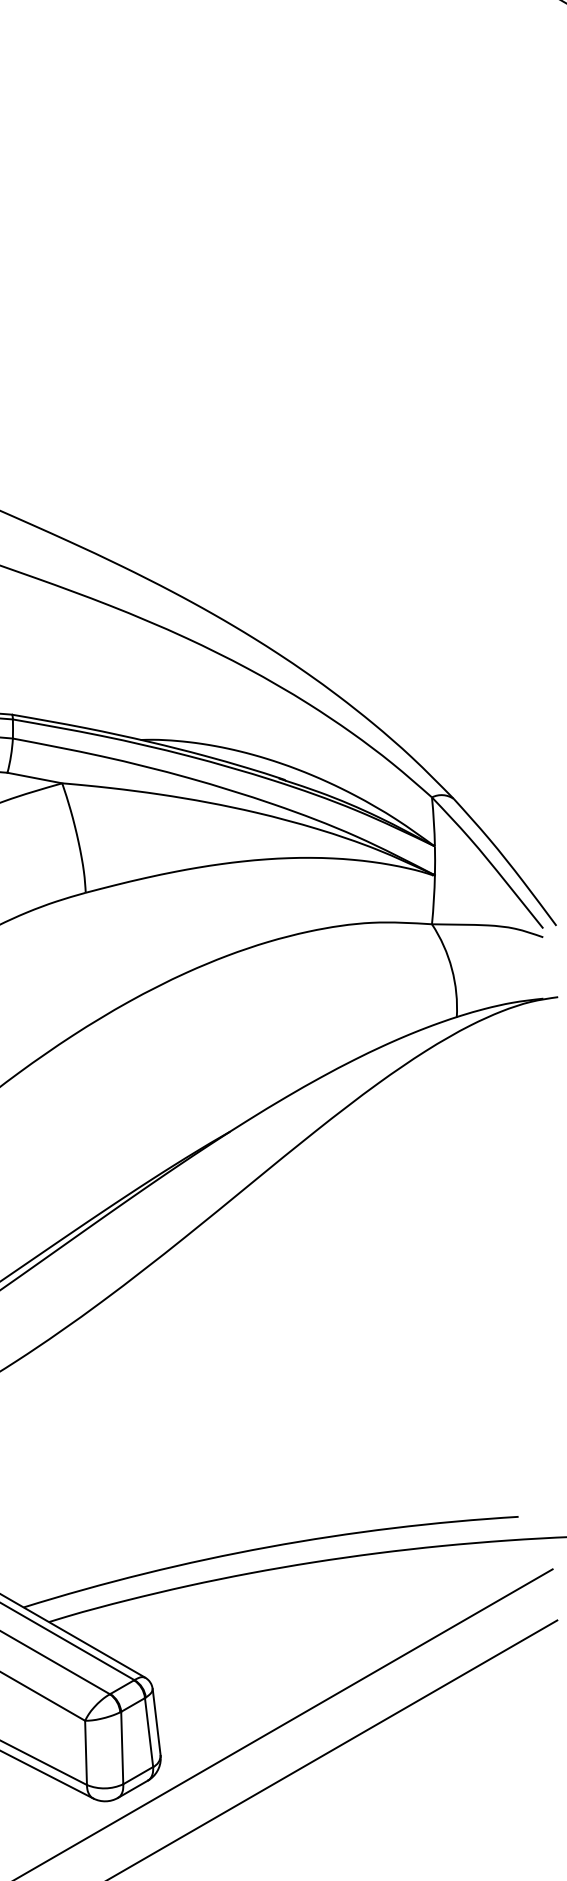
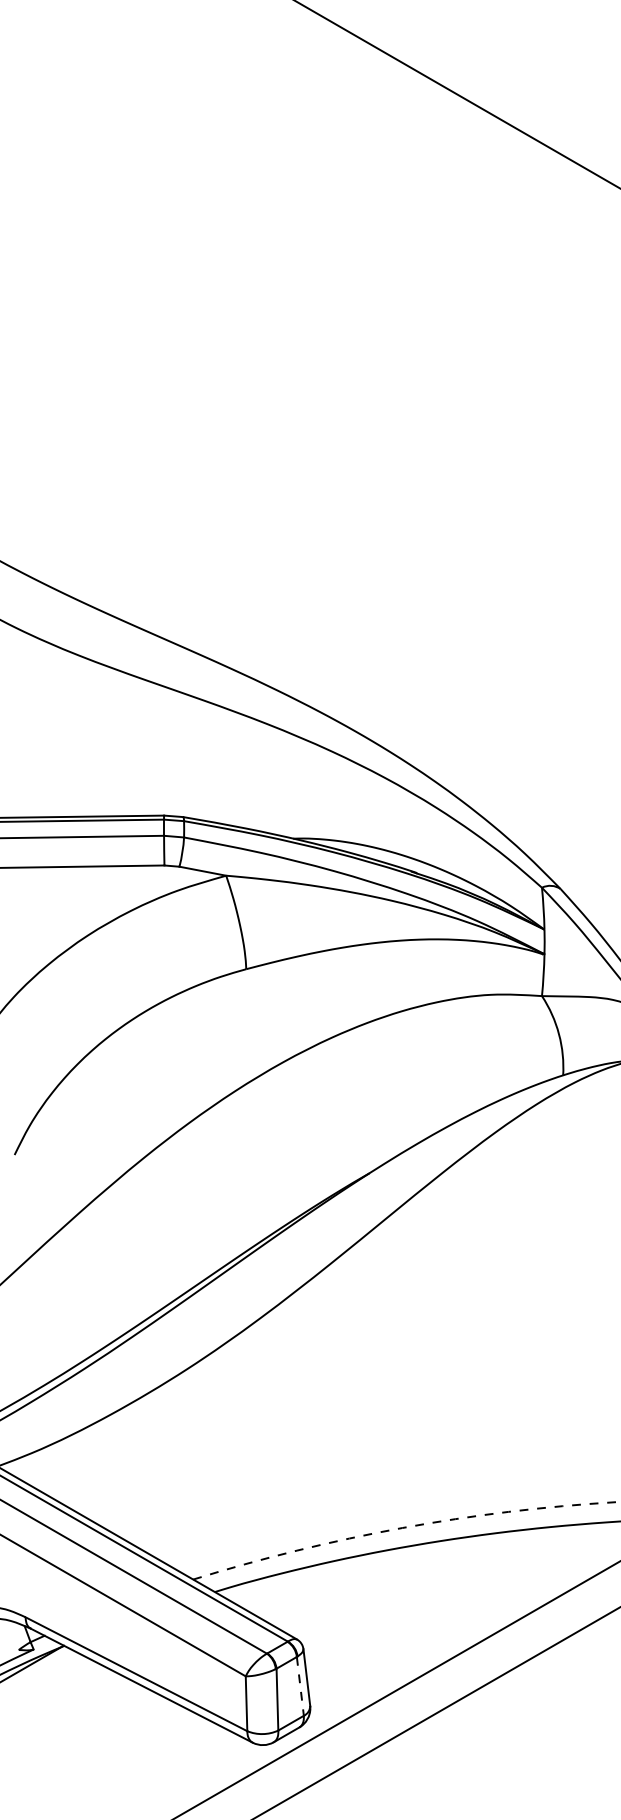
arc: (268, 1547) -> (402, 1528), solid -> dashed
line: (149, 1732) -> (300, 1686), solid -> dashed

